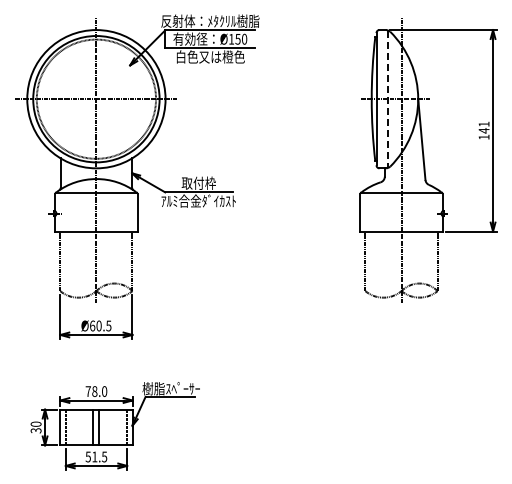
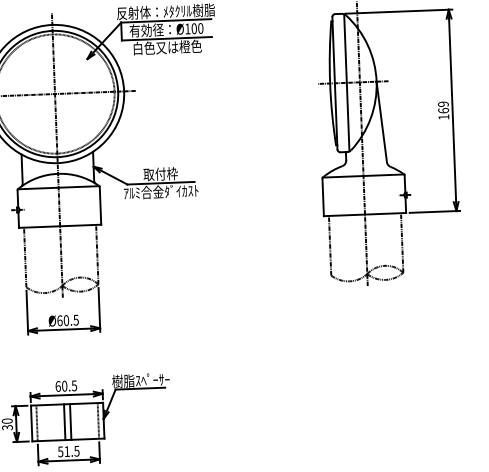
text: (237, 38) -> (193, 27), Ø150 -> Ø100
line: (388, 99) -> (346, 83), dashed -> solid
text: (483, 127) -> (442, 107), 141 -> 169
text: (96, 391) -> (66, 386), 78.0 -> 60.5

